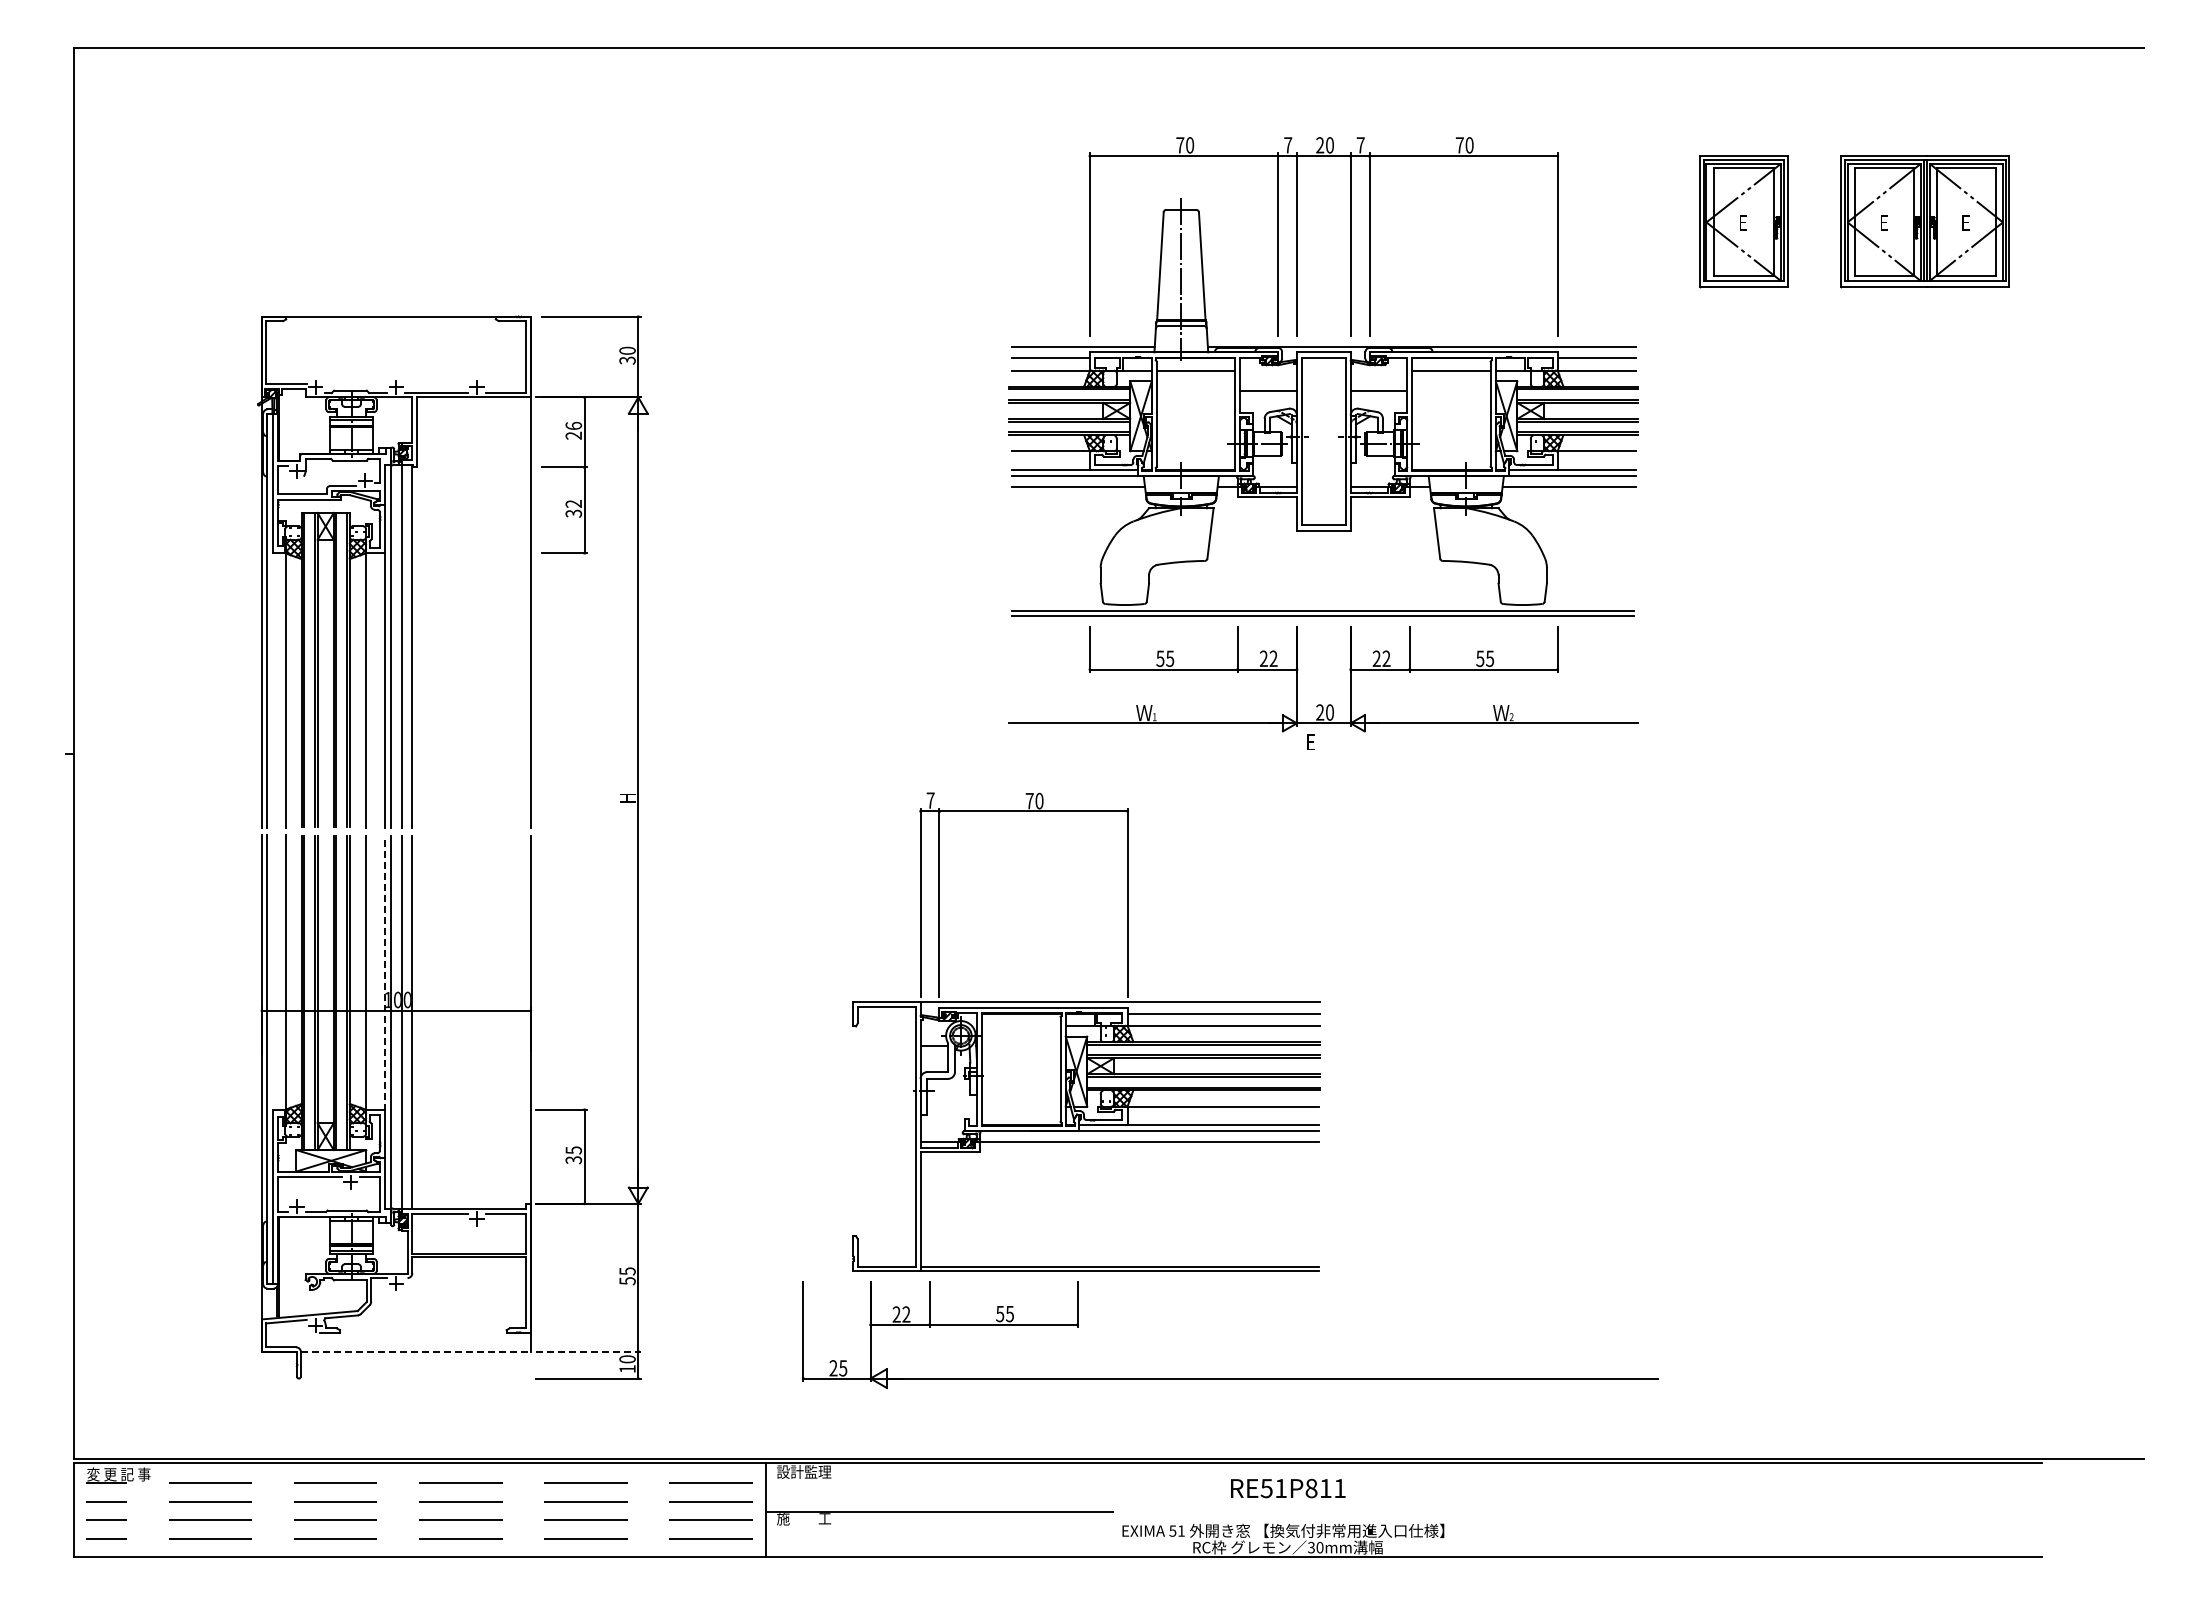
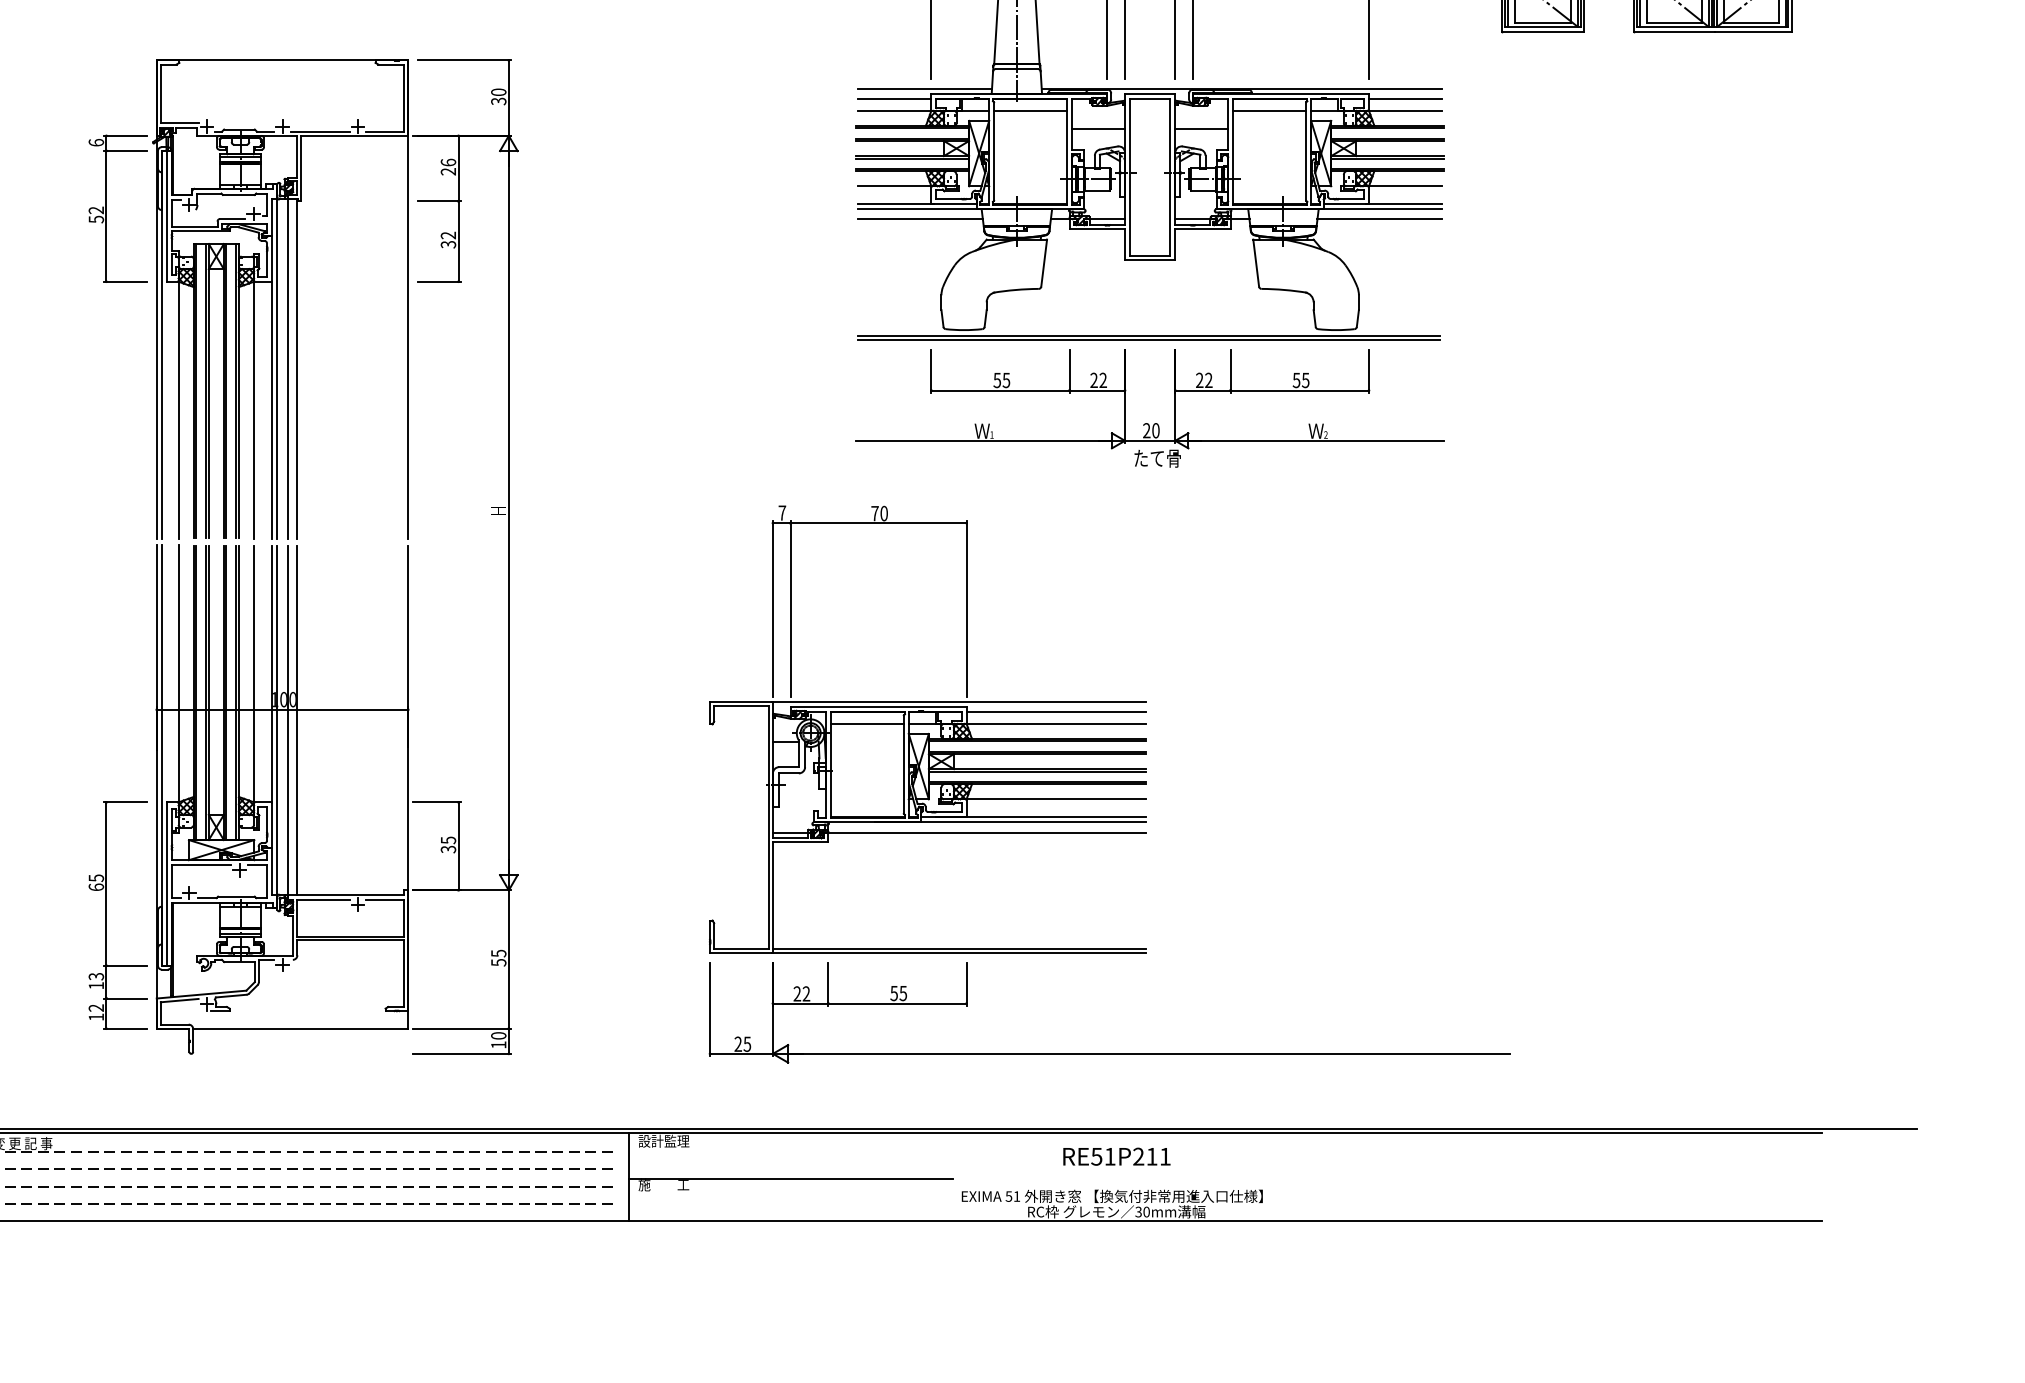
part: (208, 475) -> (106, 208), added
text: (1331, 742) -> (1157, 458), E -> たて骨
line: (385, 972) -> (272, 673), dashed -> solid
line: (1021, 1025) -> (867, 723), added
part: (208, 1230) -> (106, 915), added
line: (415, 1351) -> (300, 1028), dashed -> solid
line: (589, 1351) -> (463, 1028), dashed -> solid
part: (1230, 1378) -> (1109, 1053), moved
text: (1311, 1488) -> (1138, 1156), RE51P811 -> RE51P211

